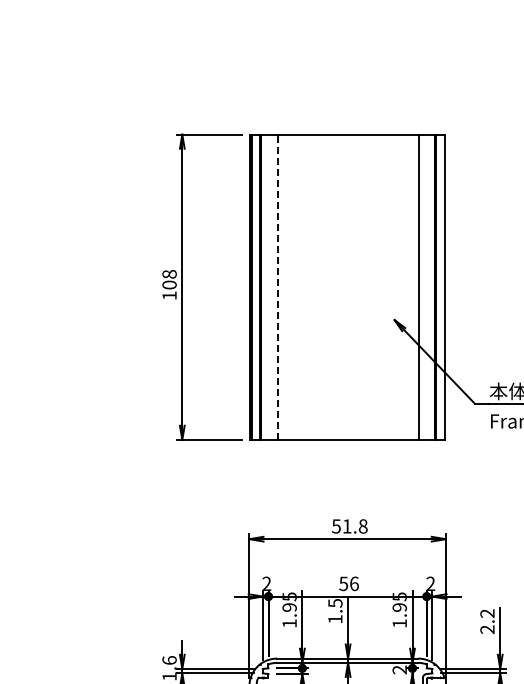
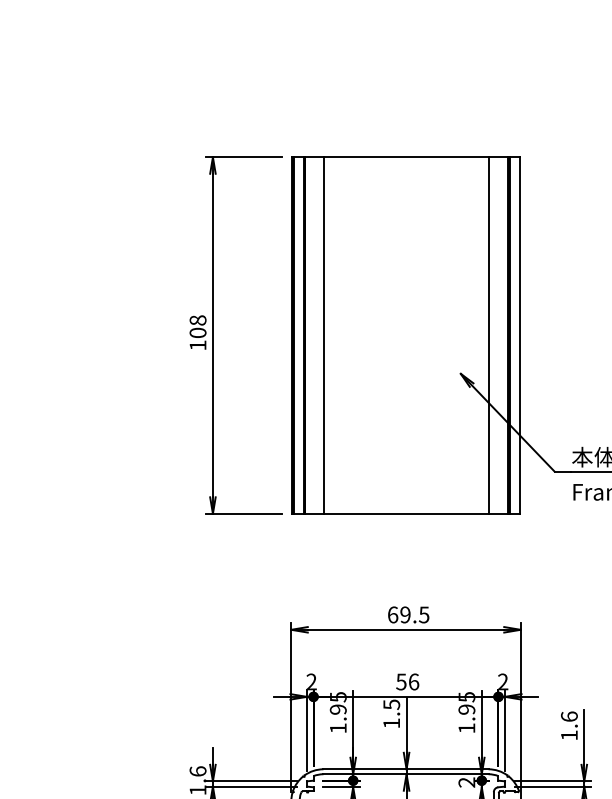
line: (277, 287) -> (324, 335), dashed -> solid
text: (349, 526) -> (408, 614), 51.8 -> 69.5
text: (487, 621) -> (569, 725), 2.2 -> 1.6

